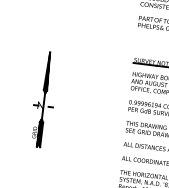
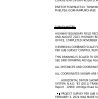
part: (44, 99) -> (15, 50), removed

